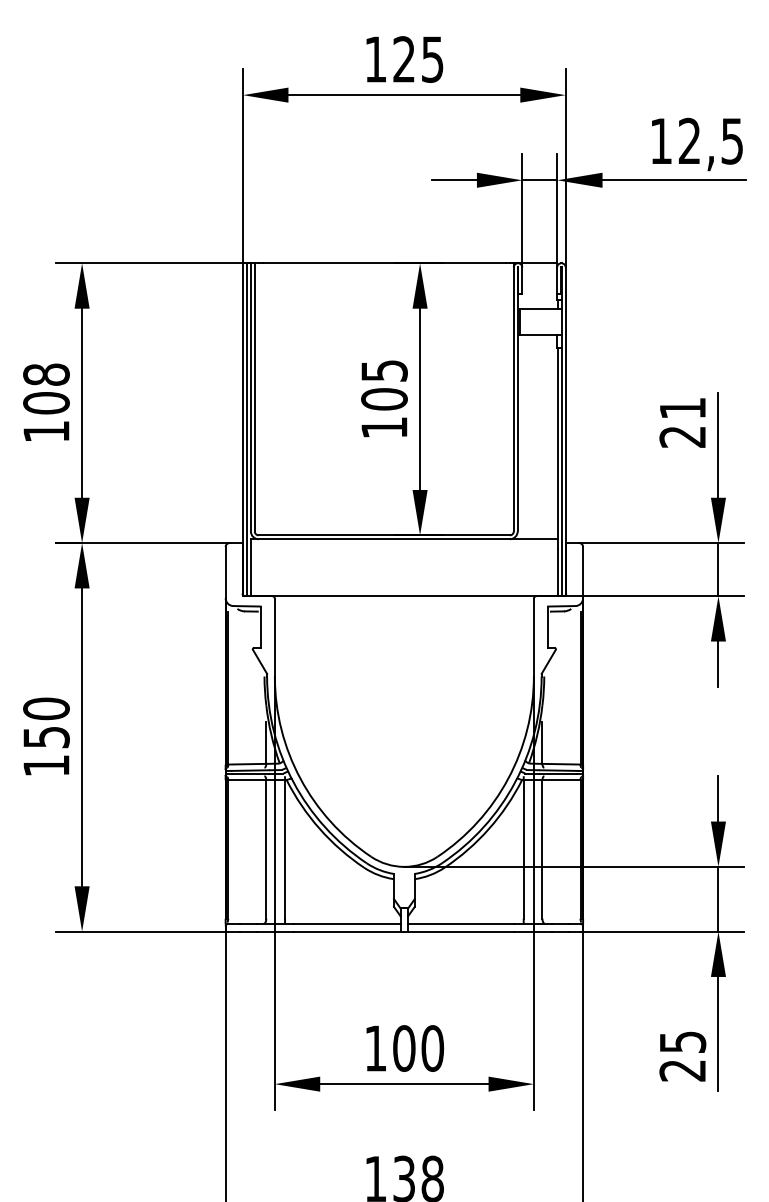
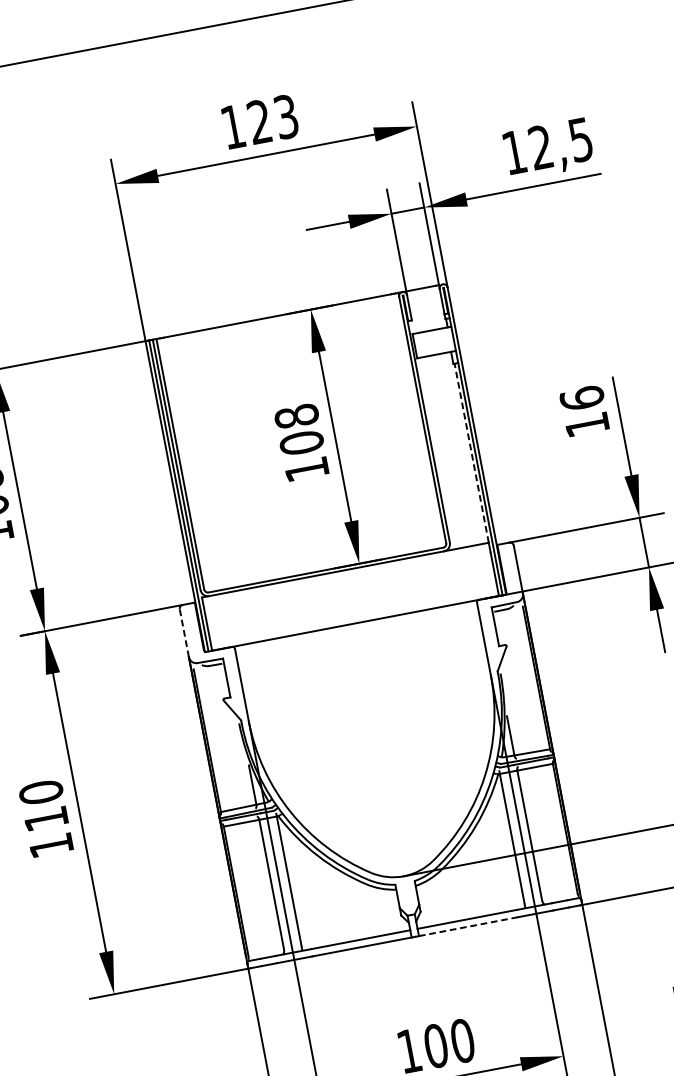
text: (432, 59) -> (286, 116), 125 -> 123
text: (384, 370) -> (296, 416), 105 -> 108
text: (682, 422) -> (584, 411), 21 -> 16
line: (557, 443) -> (471, 453), solid -> dashed
line: (225, 572) -> (184, 633), solid -> dashed
text: (46, 737) -> (46, 819), 150 -> 110
line: (461, 931) -> (468, 926), solid -> dashed

